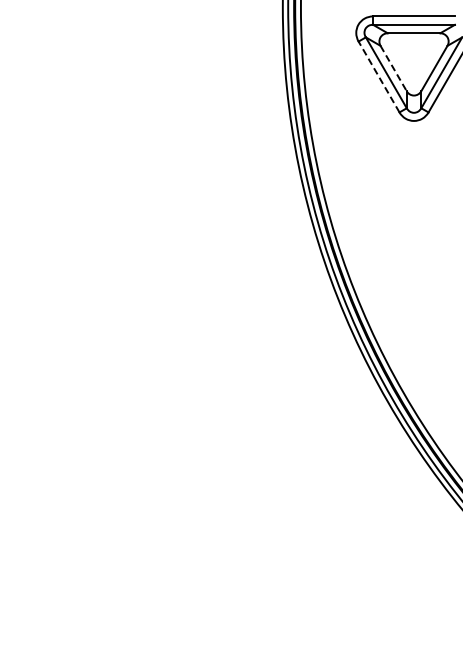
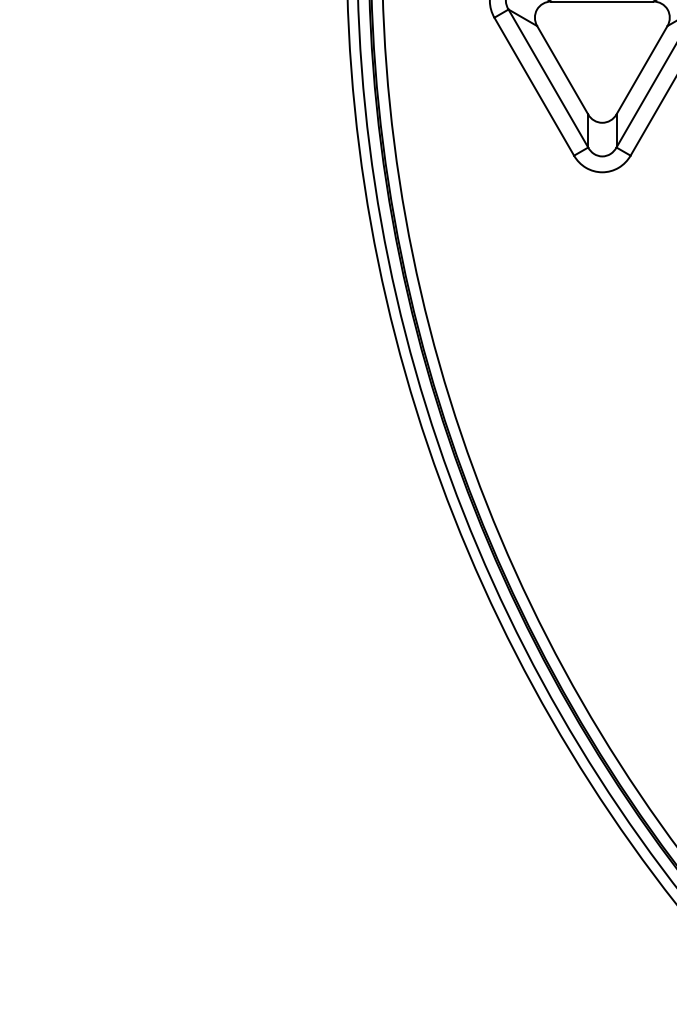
line: (393, 69) -> (562, 72), dashed -> solid
line: (379, 77) -> (535, 87), dashed -> solid

